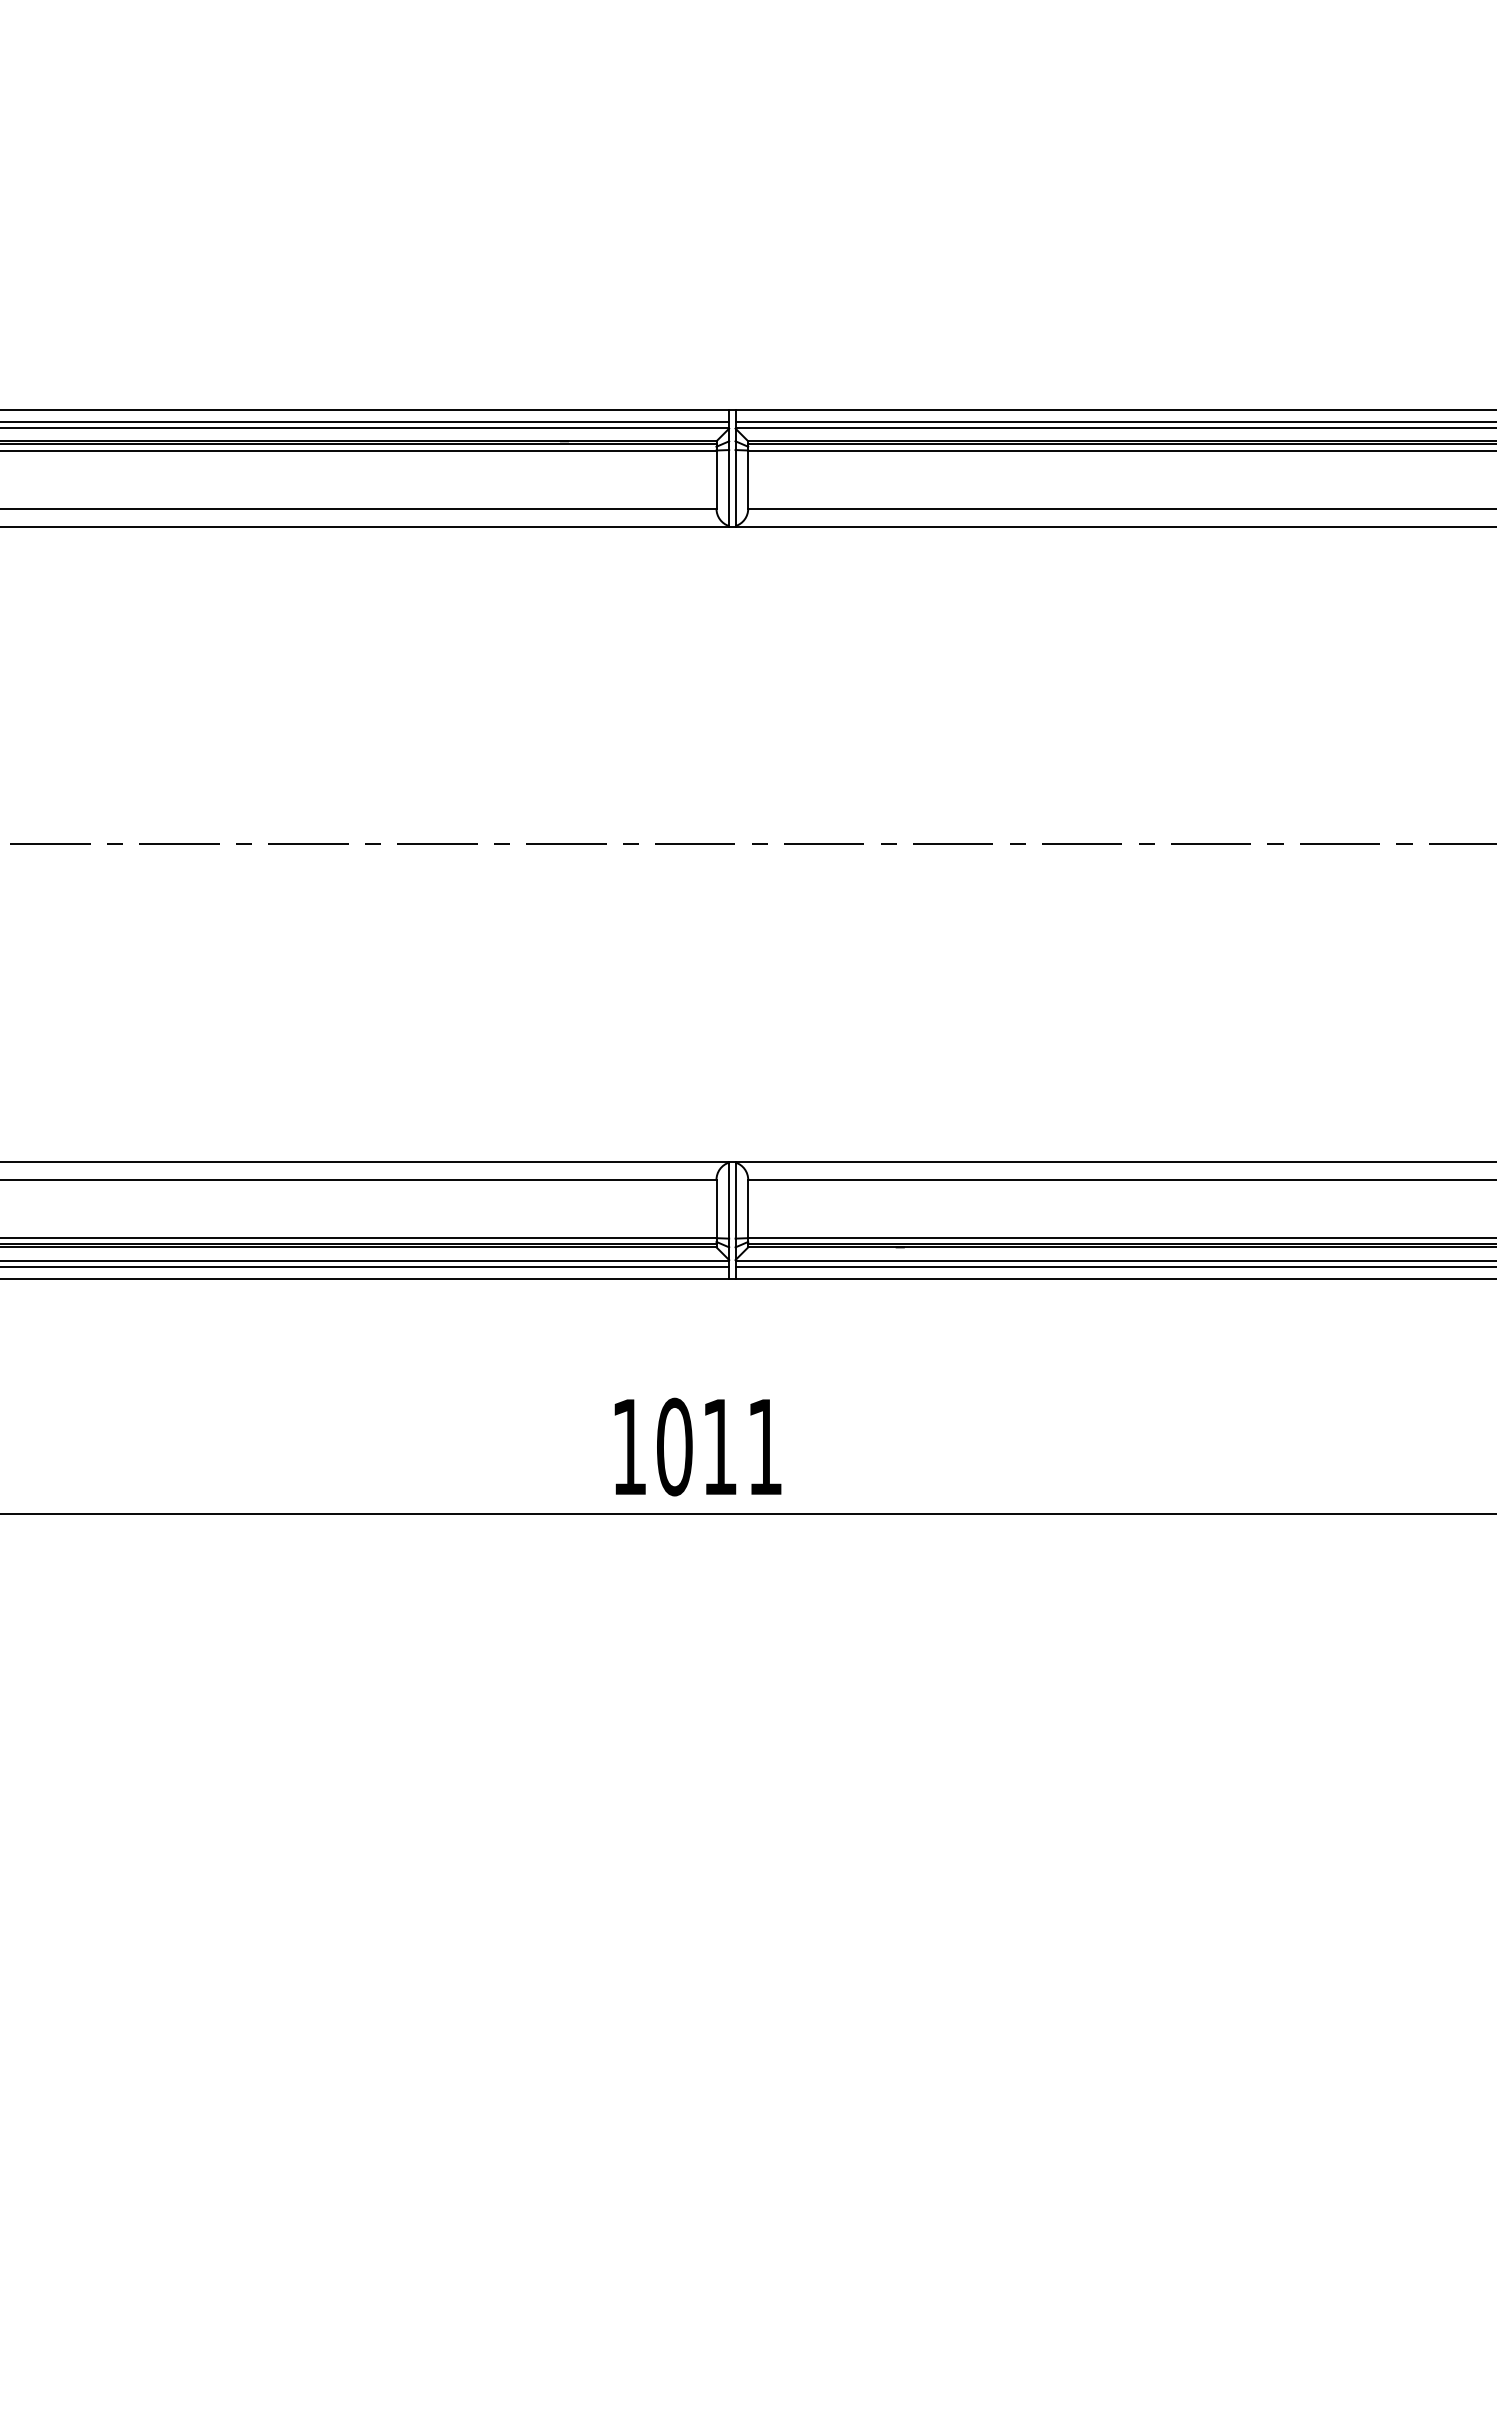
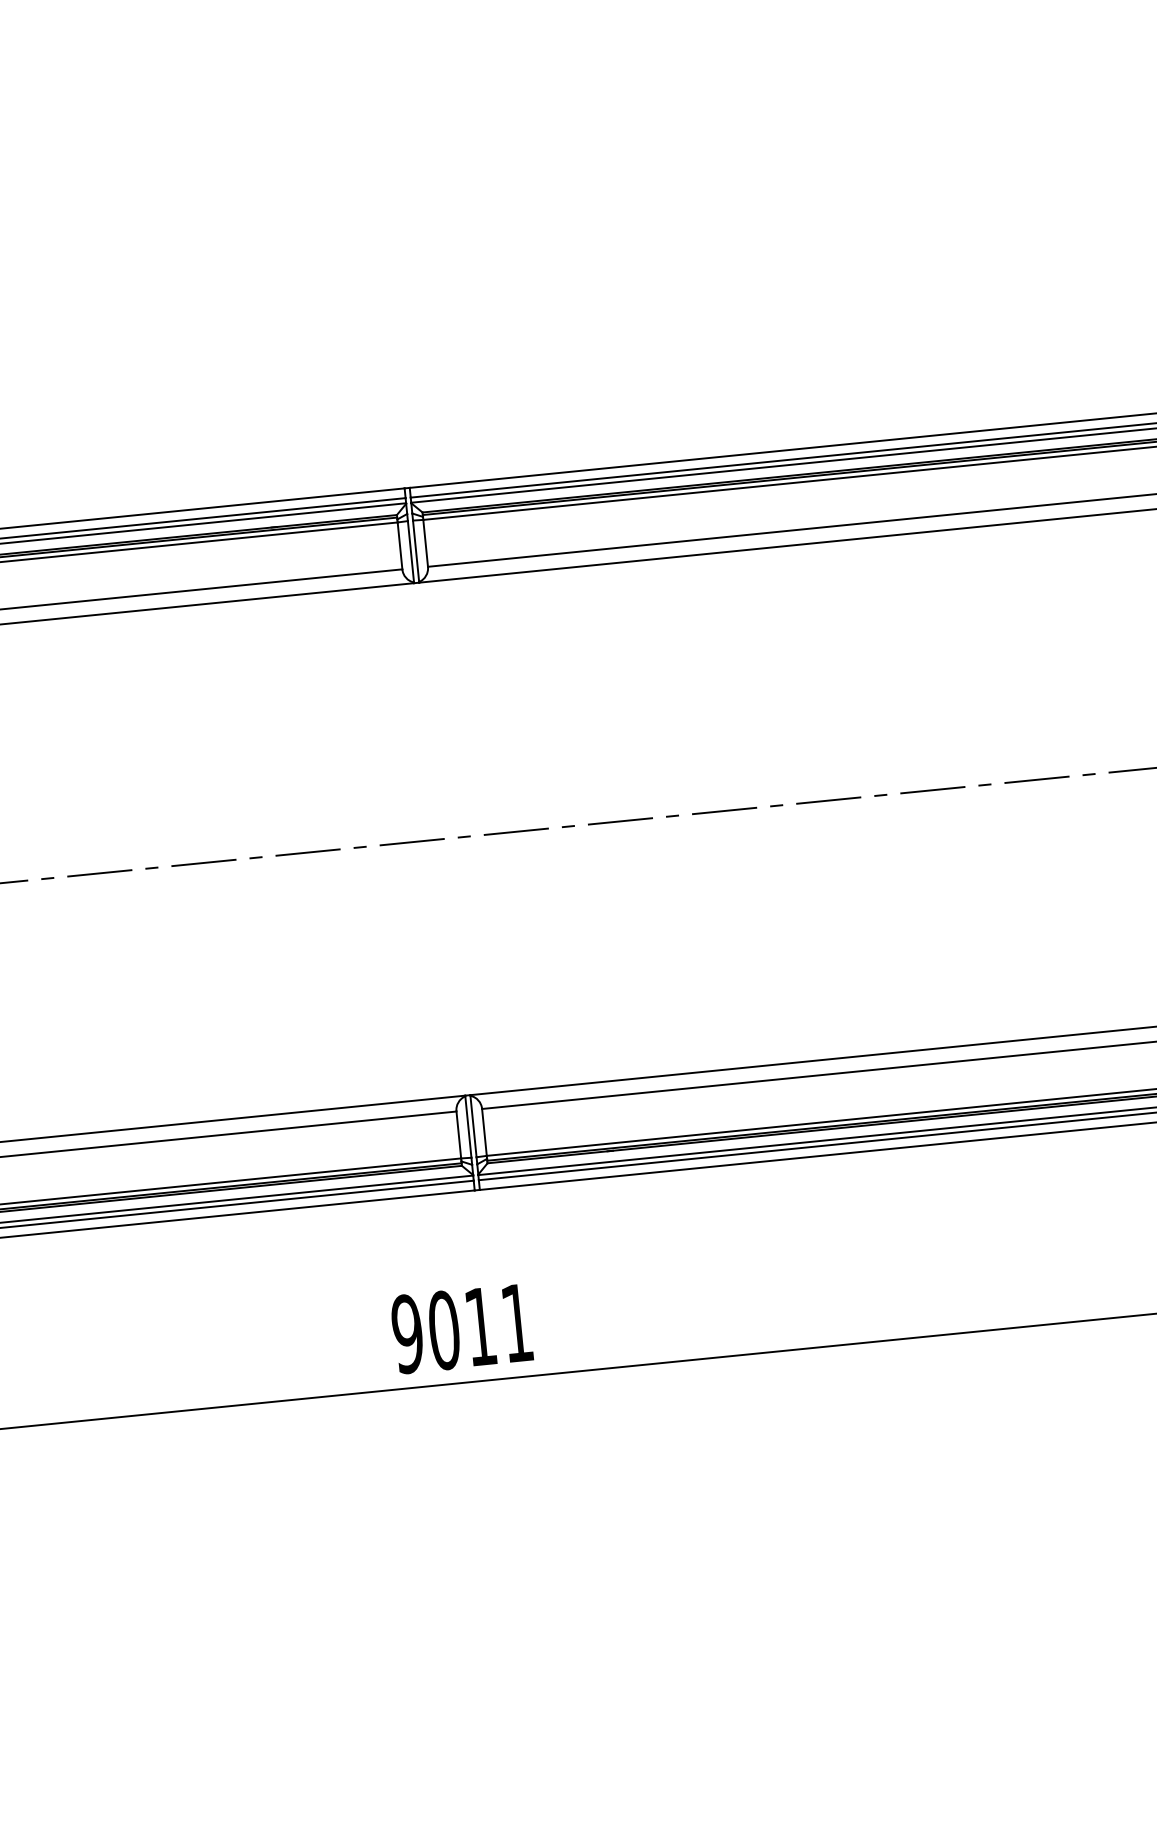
text: (629, 1446) -> (407, 1333), 1011 -> 9011

